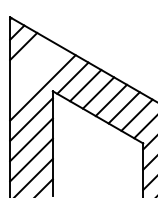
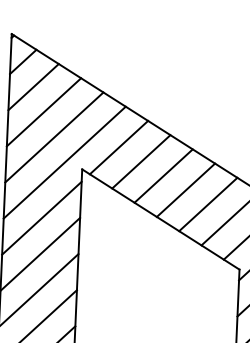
line: (30, 60) -> (44, 112), added
line: (36, 73) -> (54, 136), added

